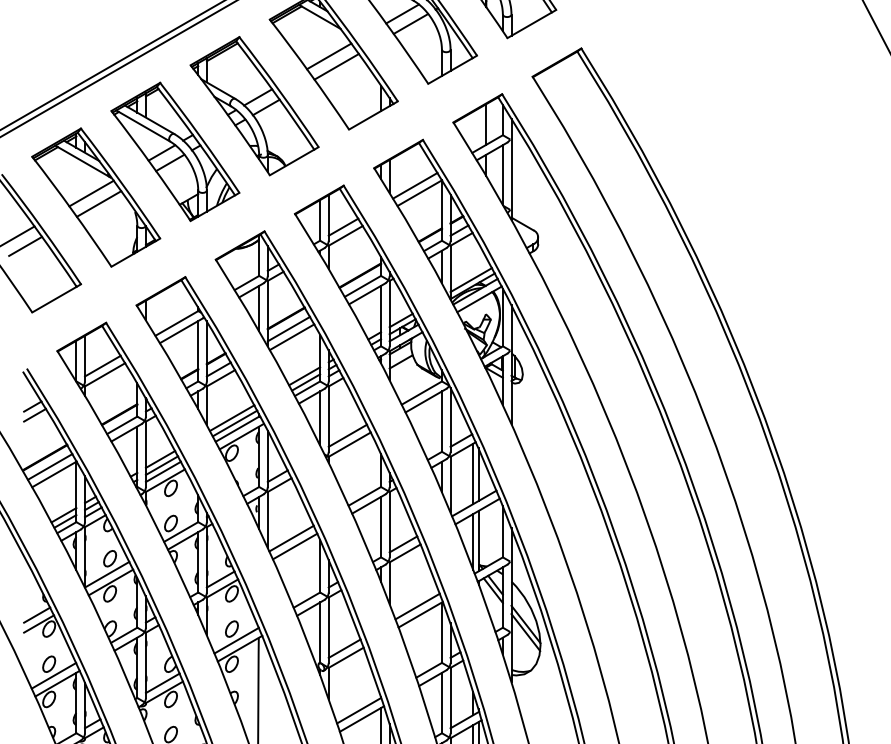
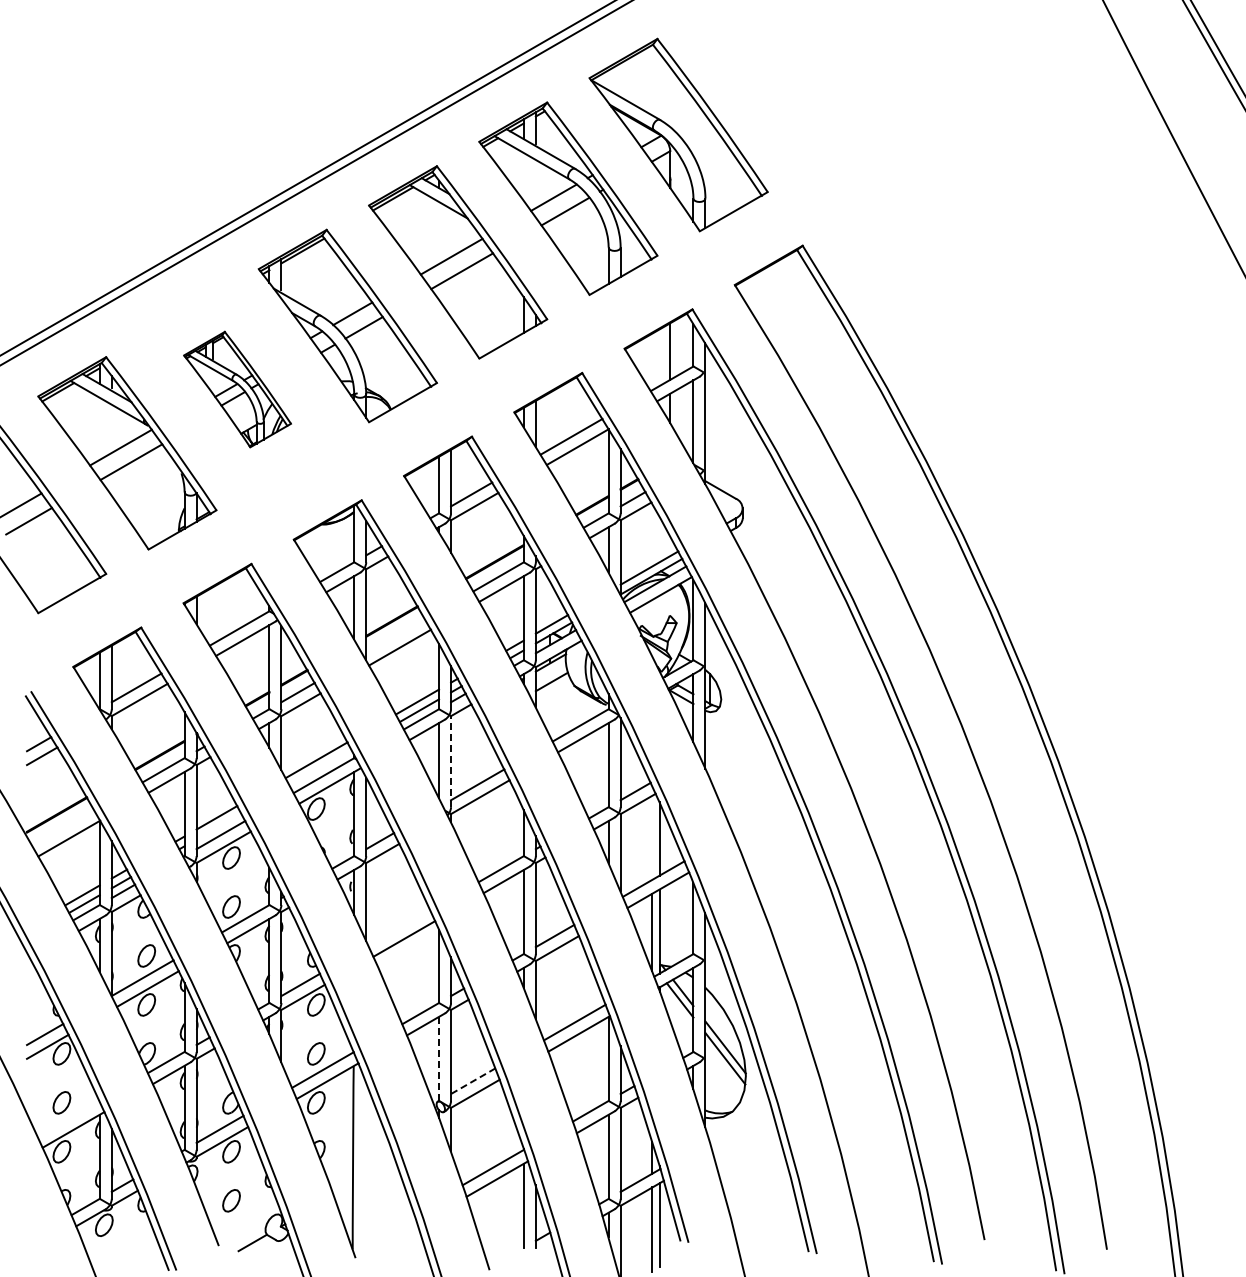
part: (175, 151) -> (237, 389), size x0.6
line: (288, 329) -> (395, 636), removed
line: (329, 419) -> (451, 761), solid -> dashed
line: (234, 423) -> (320, 767), removed
line: (161, 465) -> (218, 826), removed
line: (50, 466) -> (63, 827), removed
line: (473, 473) -> (652, 837), removed
line: (291, 538) -> (399, 927), removed
line: (320, 633) -> (439, 1059), solid -> dashed
line: (344, 648) -> (473, 1081), solid -> dashed
line: (53, 675) -> (68, 1118), removed

